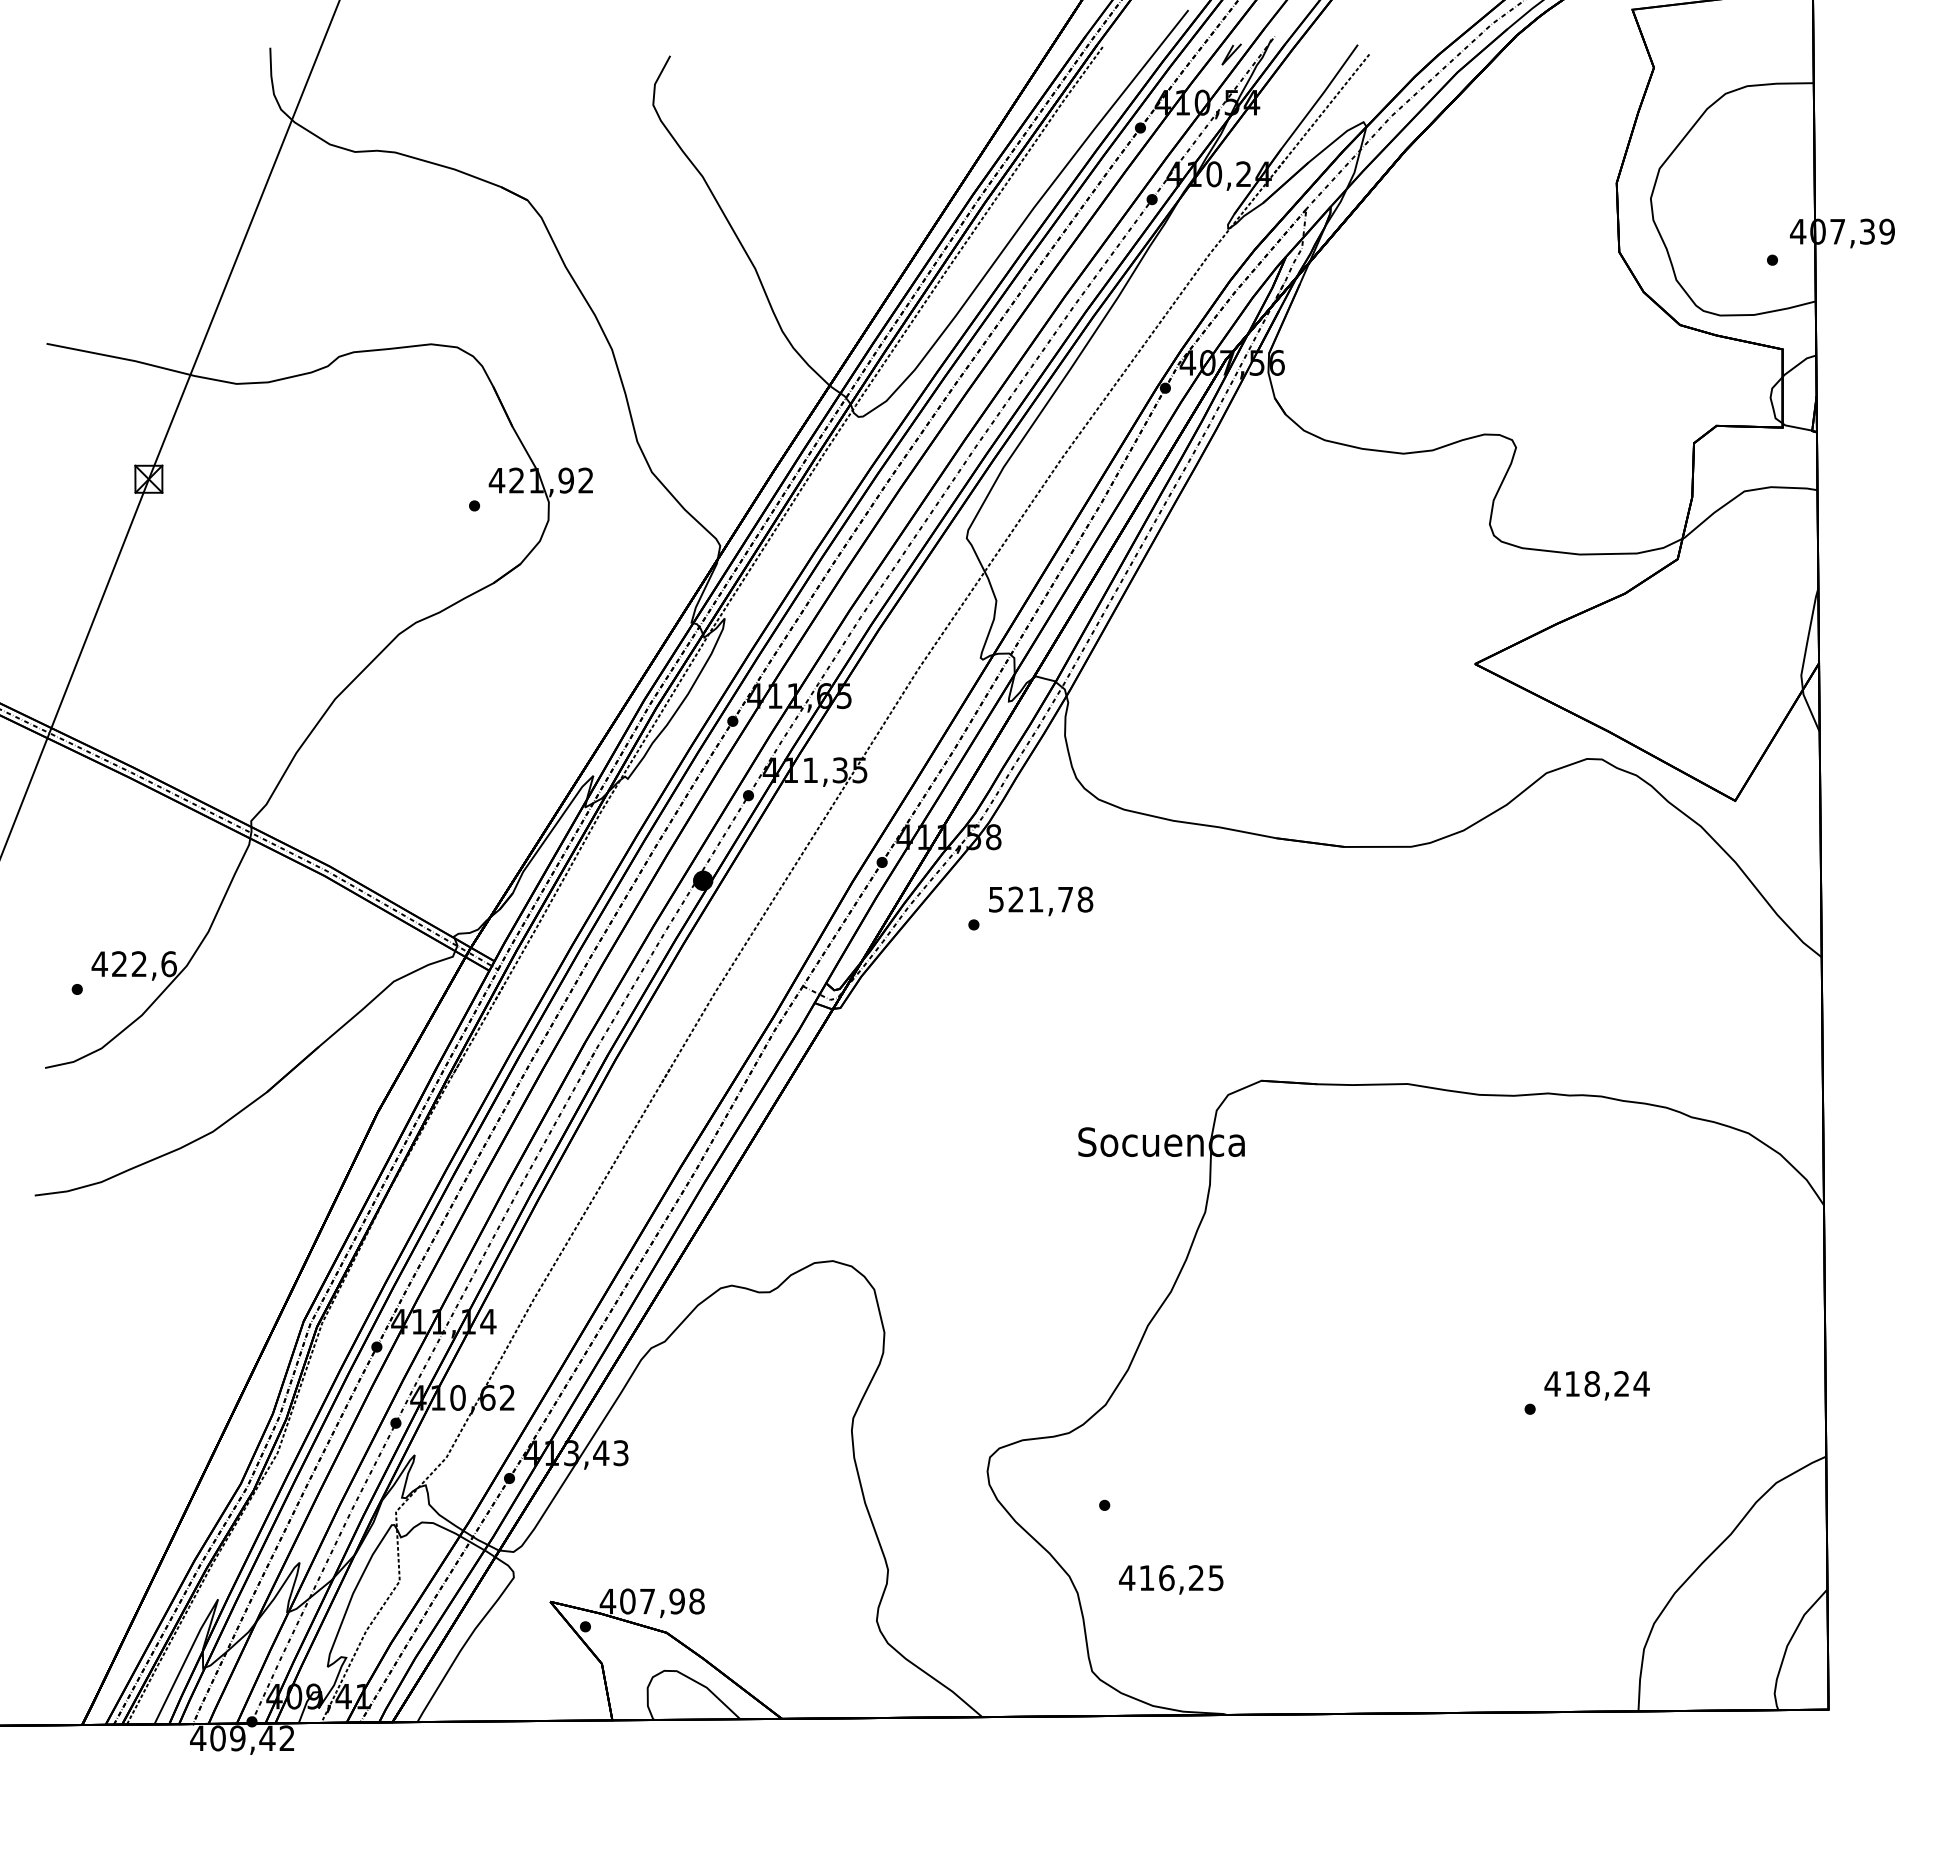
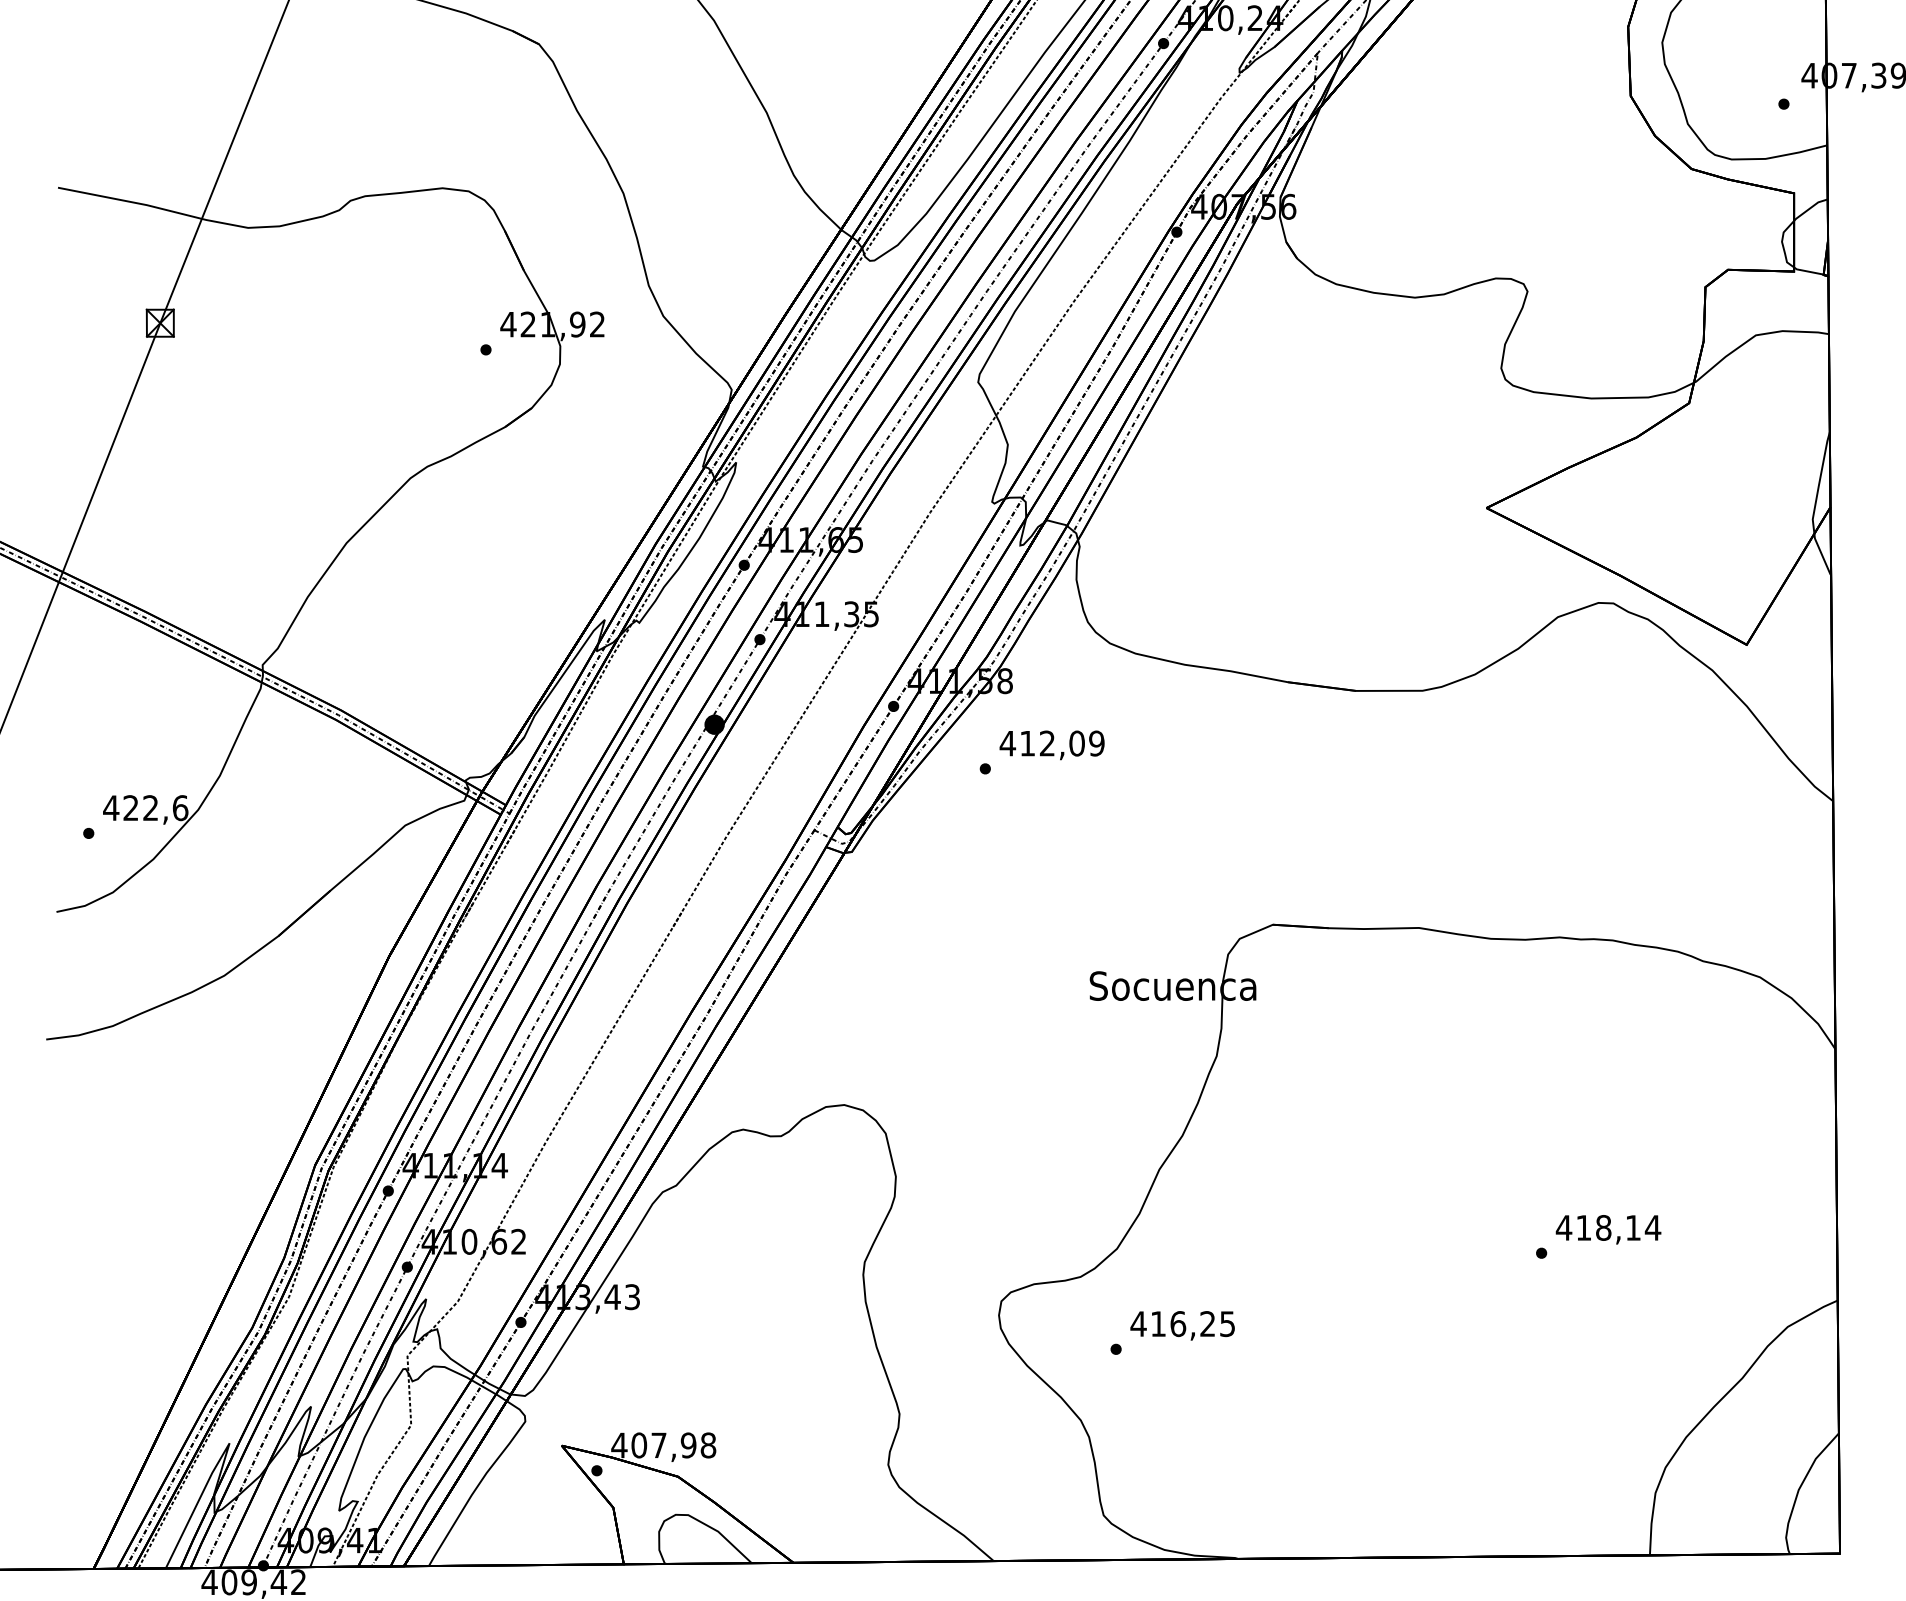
text: (1040, 899) -> (1051, 743), 521,78 -> 412,09
text: (1621, 1383) -> (1632, 1227), 418,24 -> 418,14
text: (1171, 1579) -> (1182, 1325), moved

